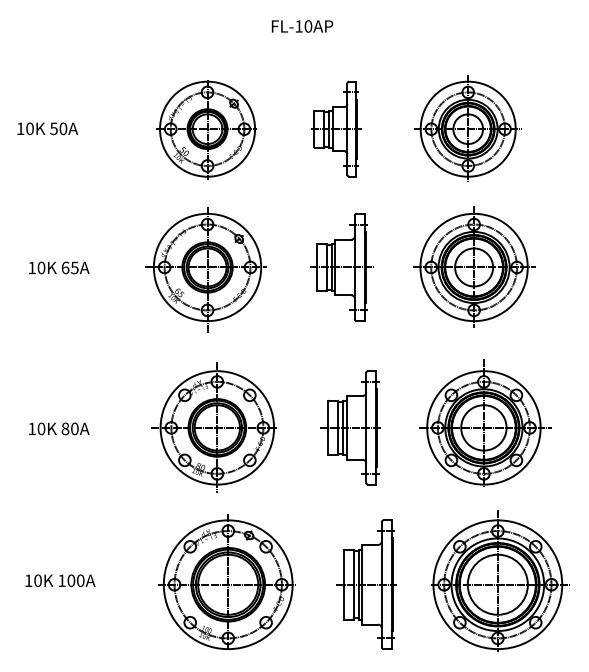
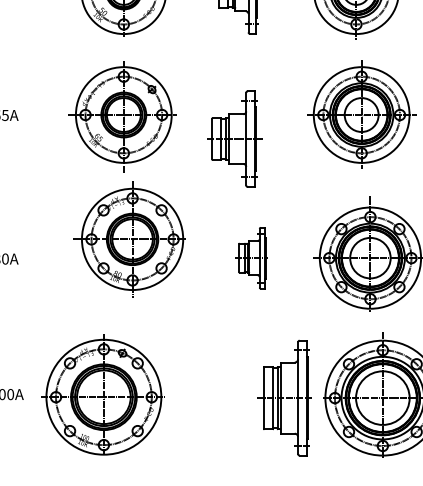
part: (341, 267) -> (234, 139), moved
part: (213, 427) -> (129, 239), moved
part: (350, 427) -> (251, 257), size x0.6
part: (226, 581) -> (102, 394), moved
part: (366, 584) -> (284, 397), moved

